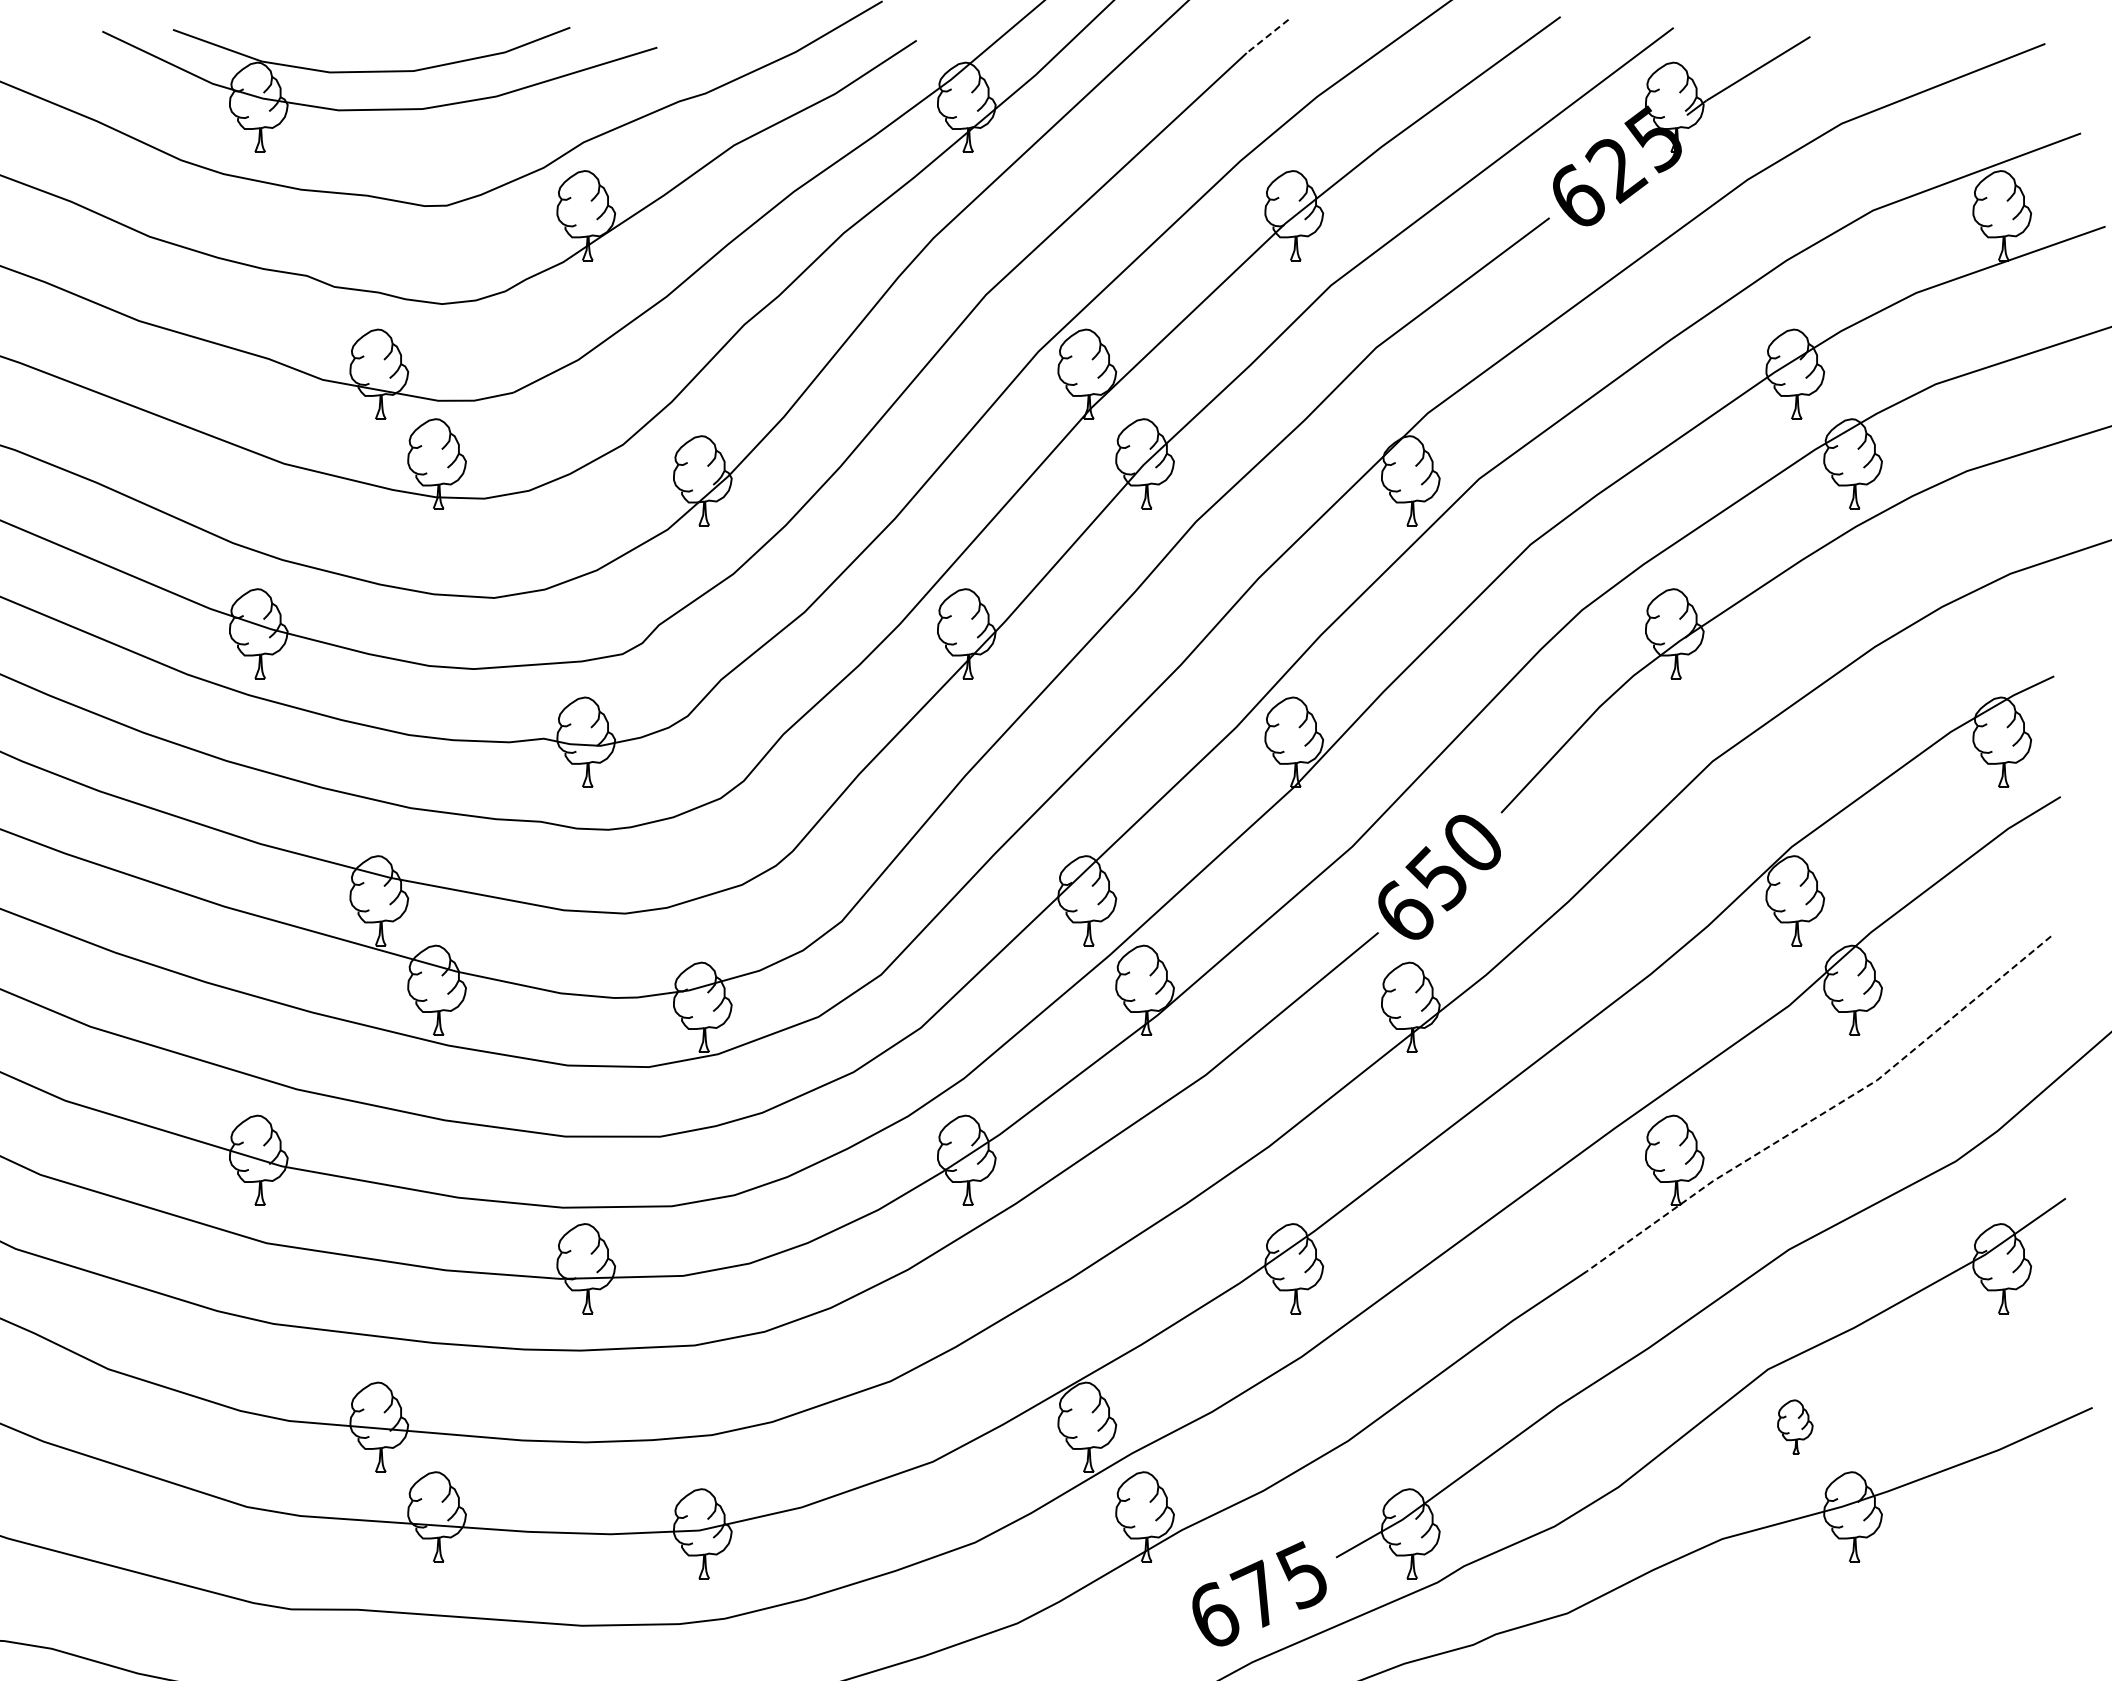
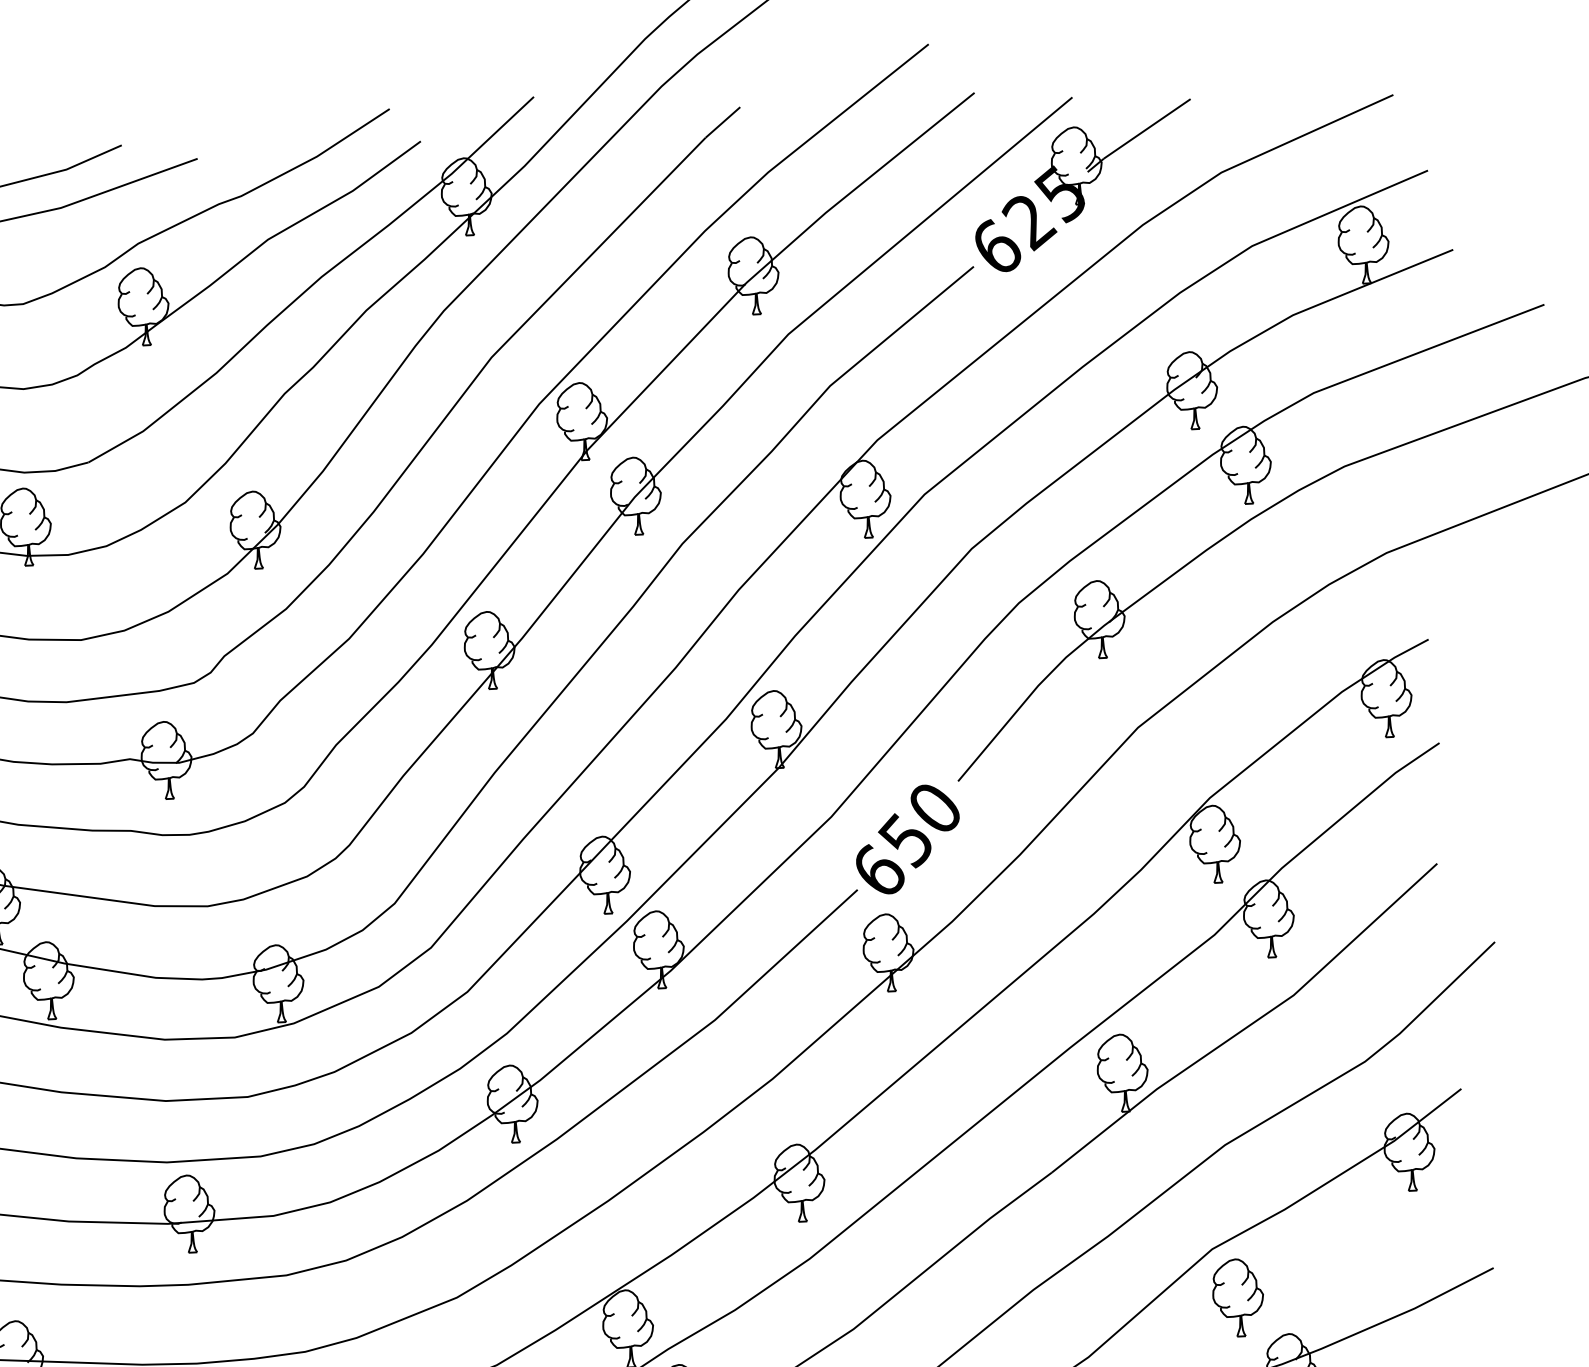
line: (1267, 36) -> (722, 122), dashed -> solid
line: (1824, 1112) -> (1249, 1025), dashed -> solid
part: (1795, 1426) -> (1238, 1297), size x1.67

